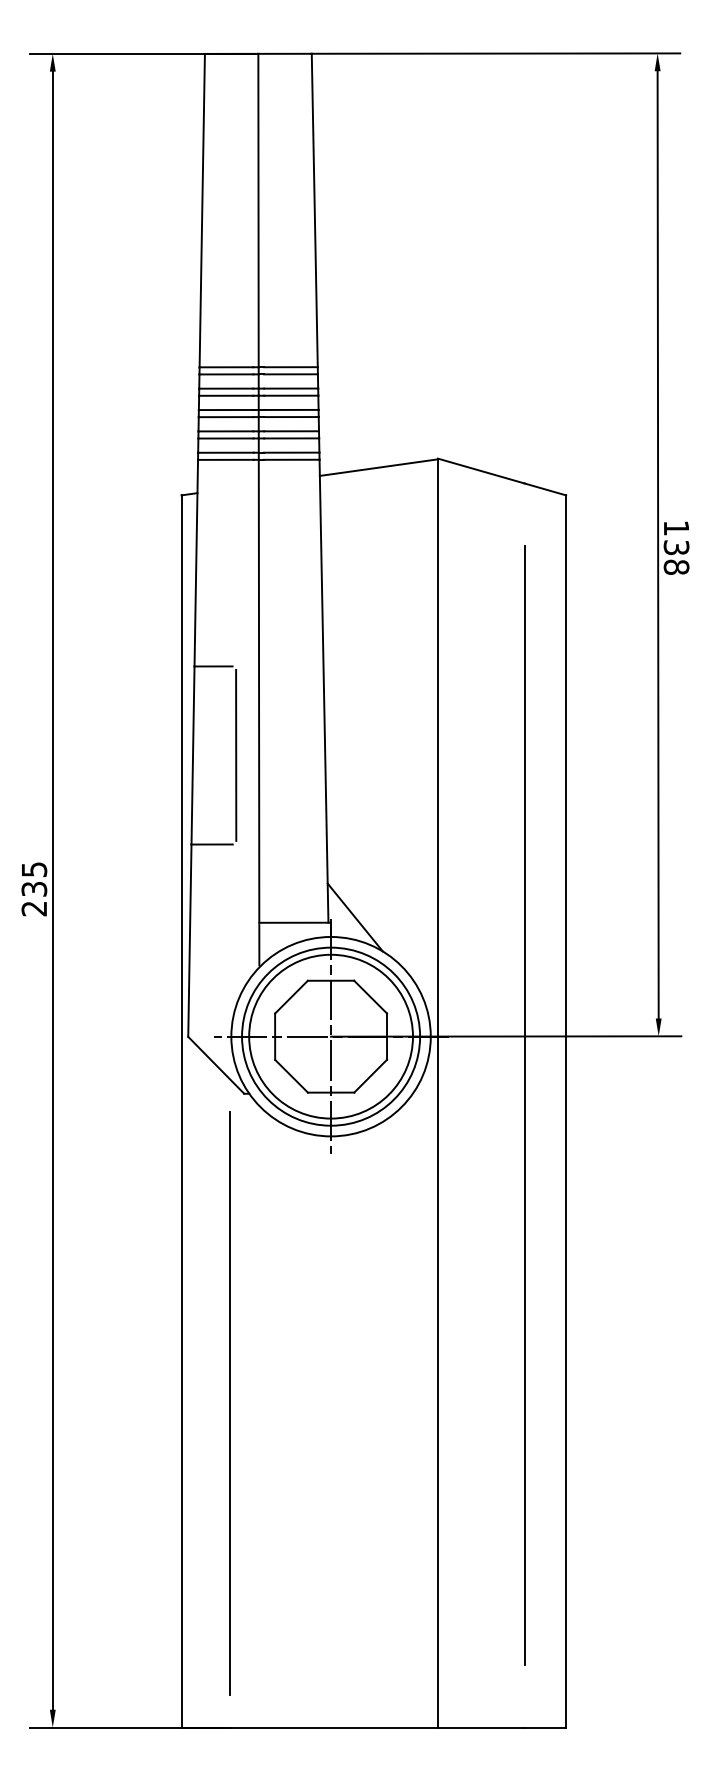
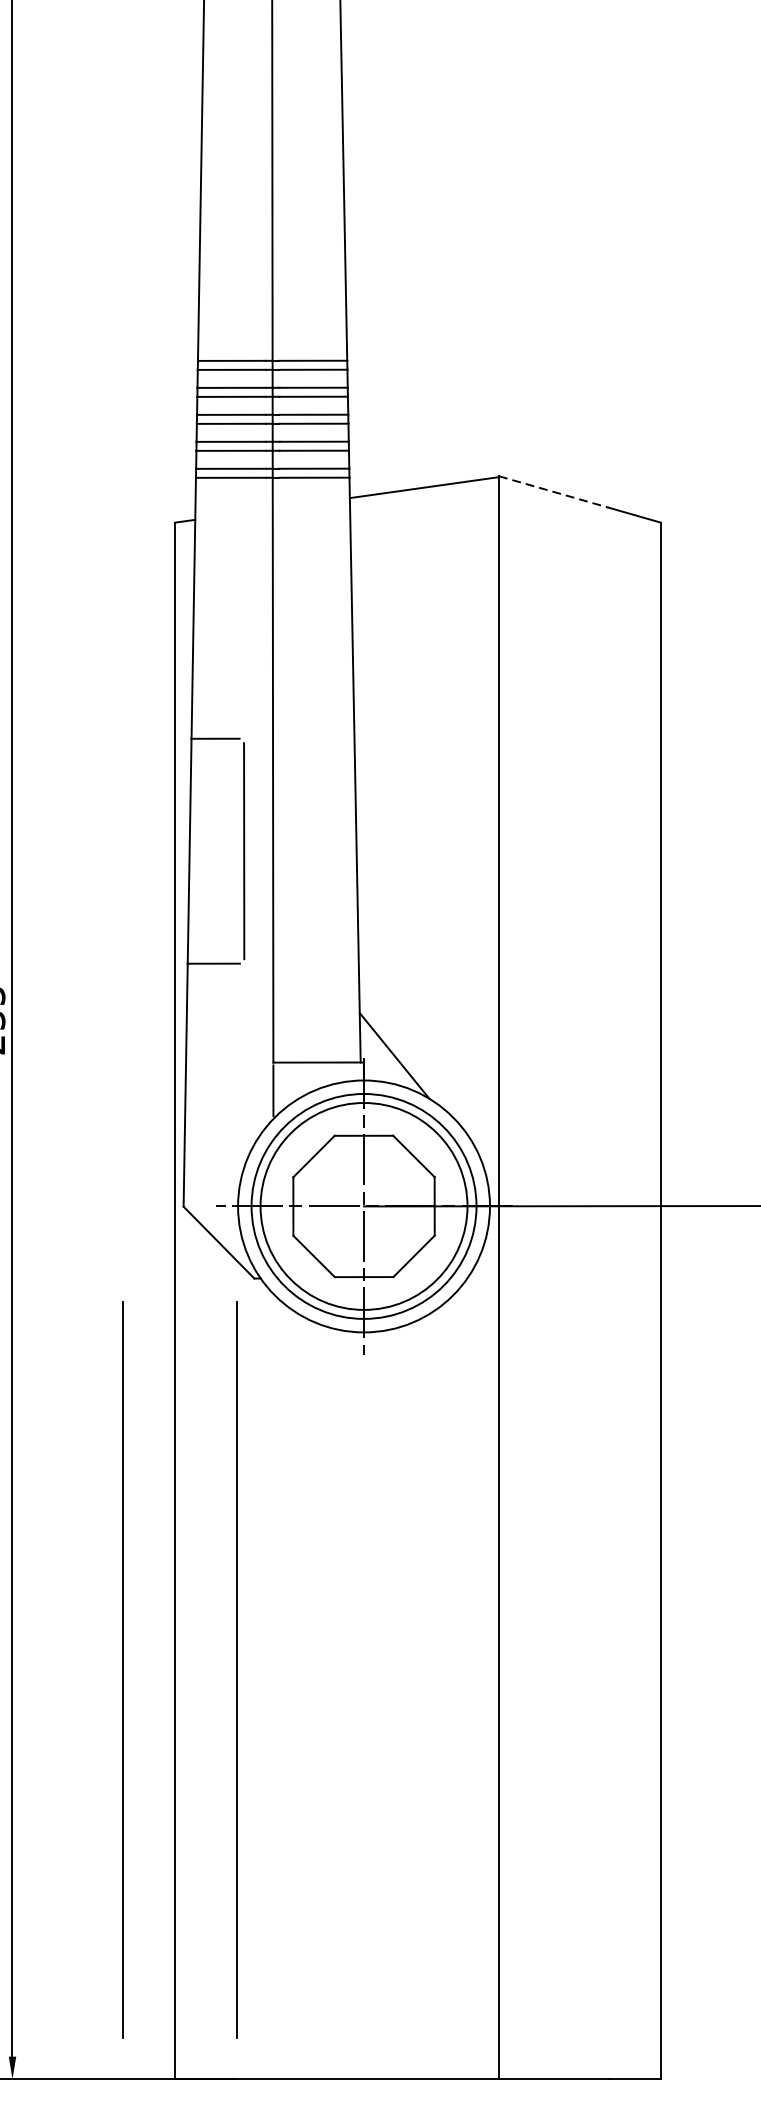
line: (481, 471) -> (554, 492), solid -> dashed
line: (524, 1105) -> (608, 1293), removed
line: (139, 1403) -> (122, 1669), added

